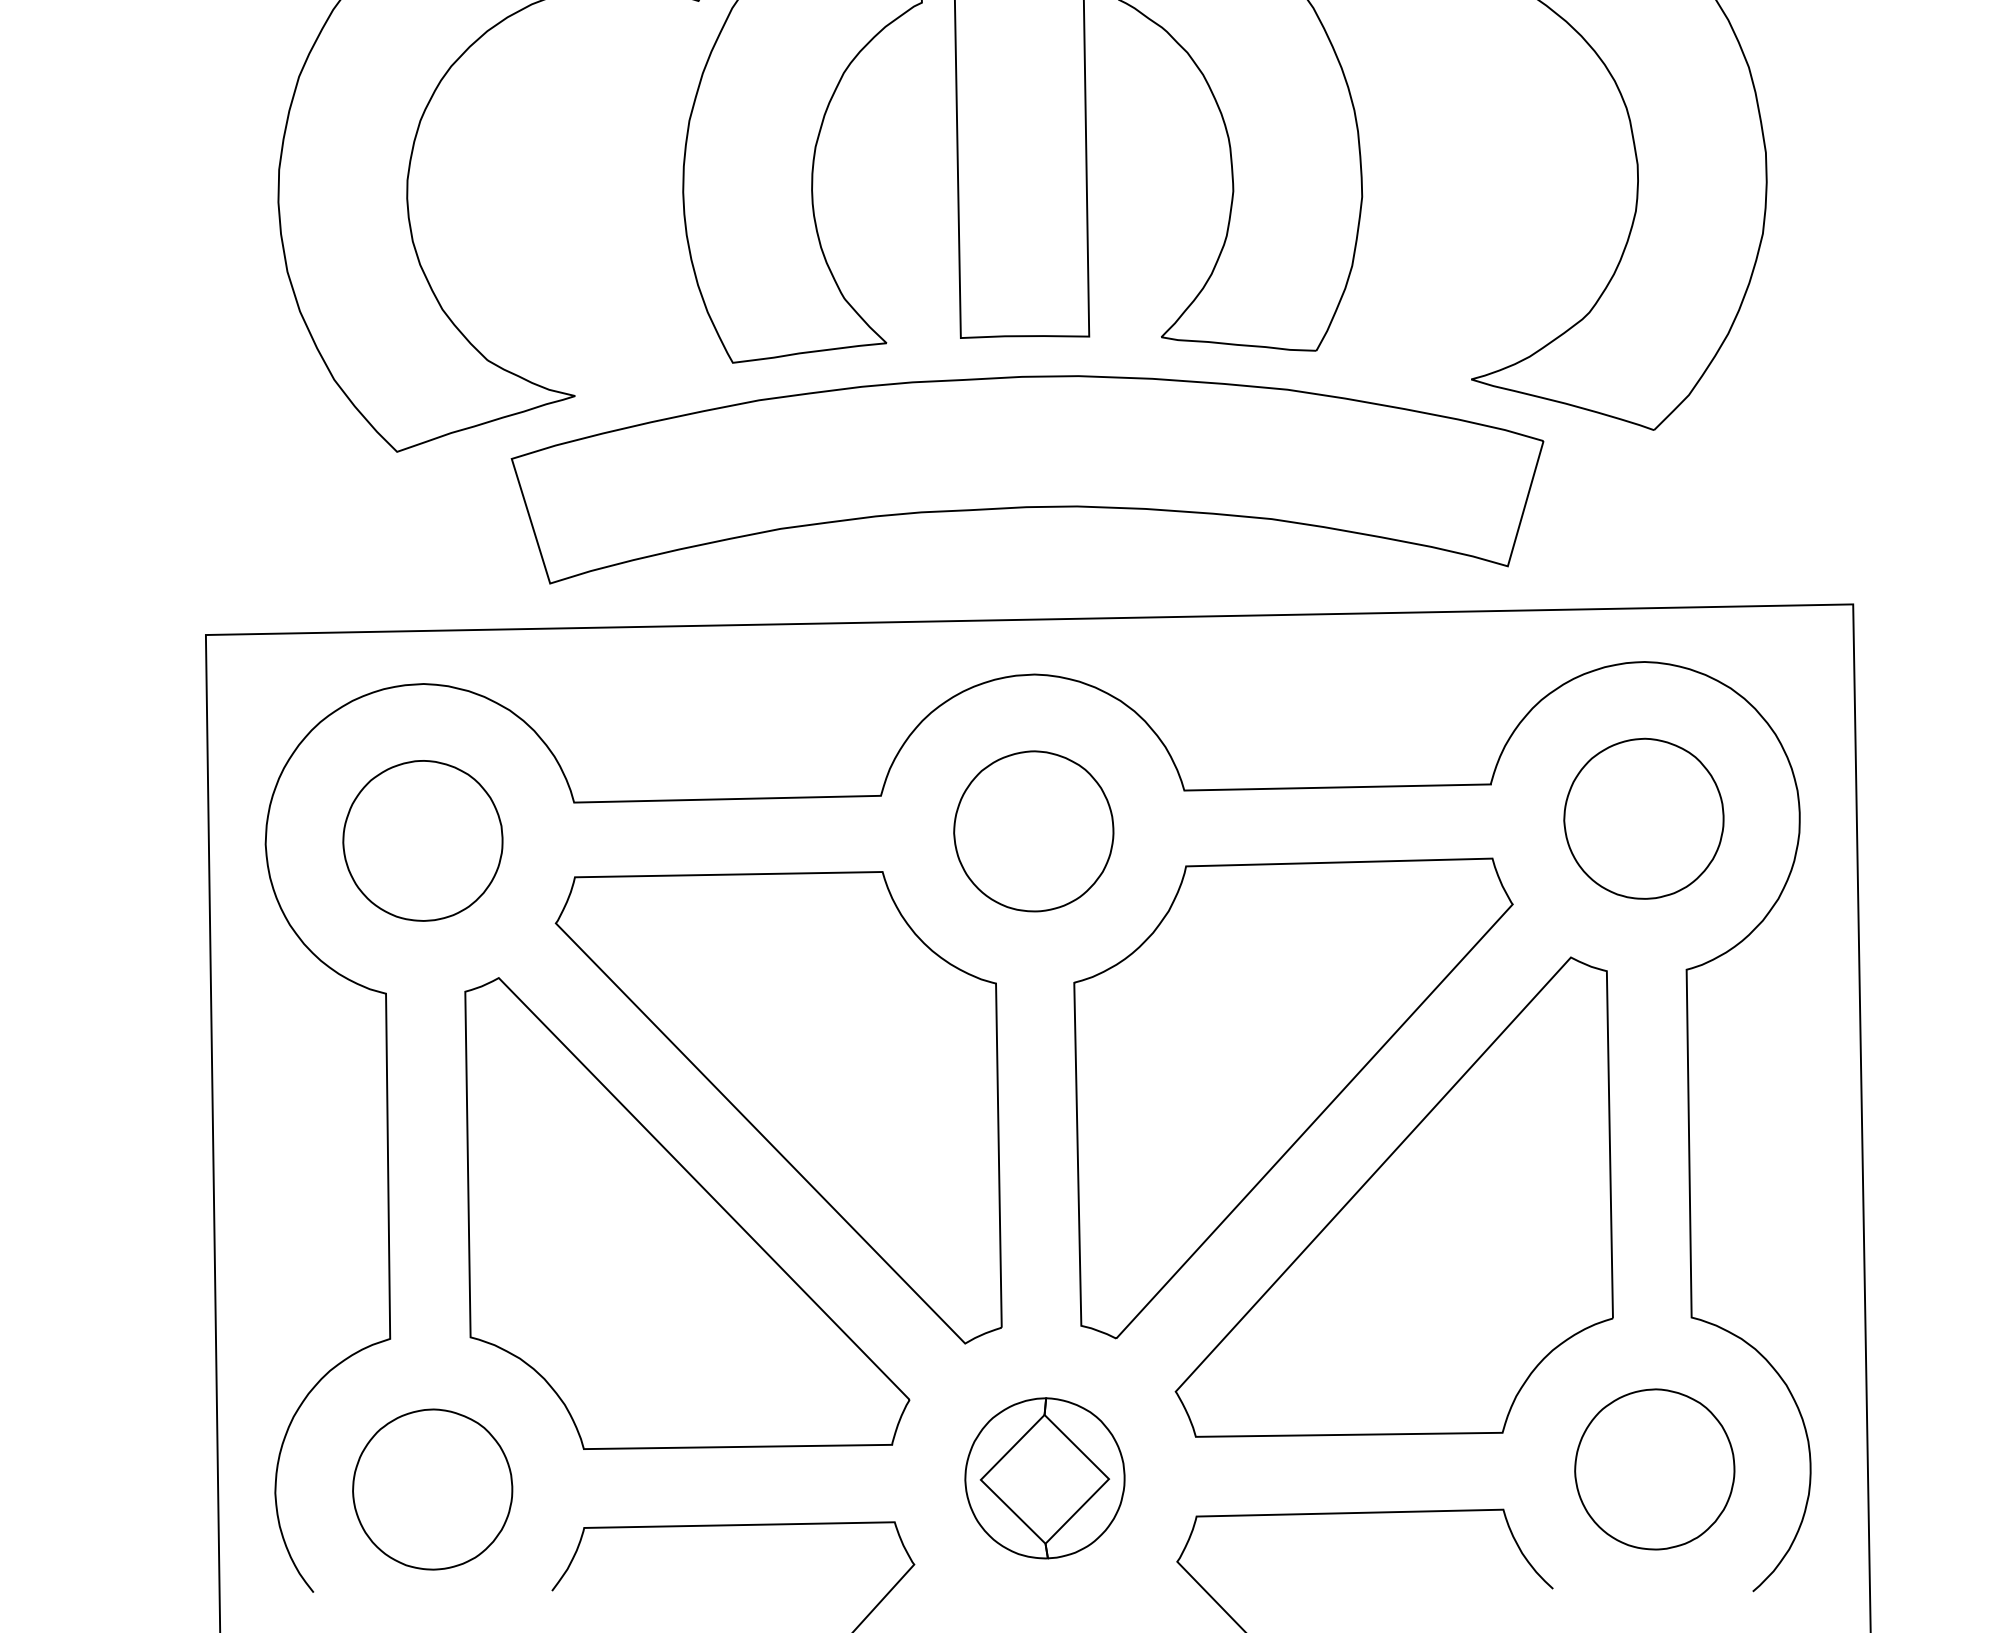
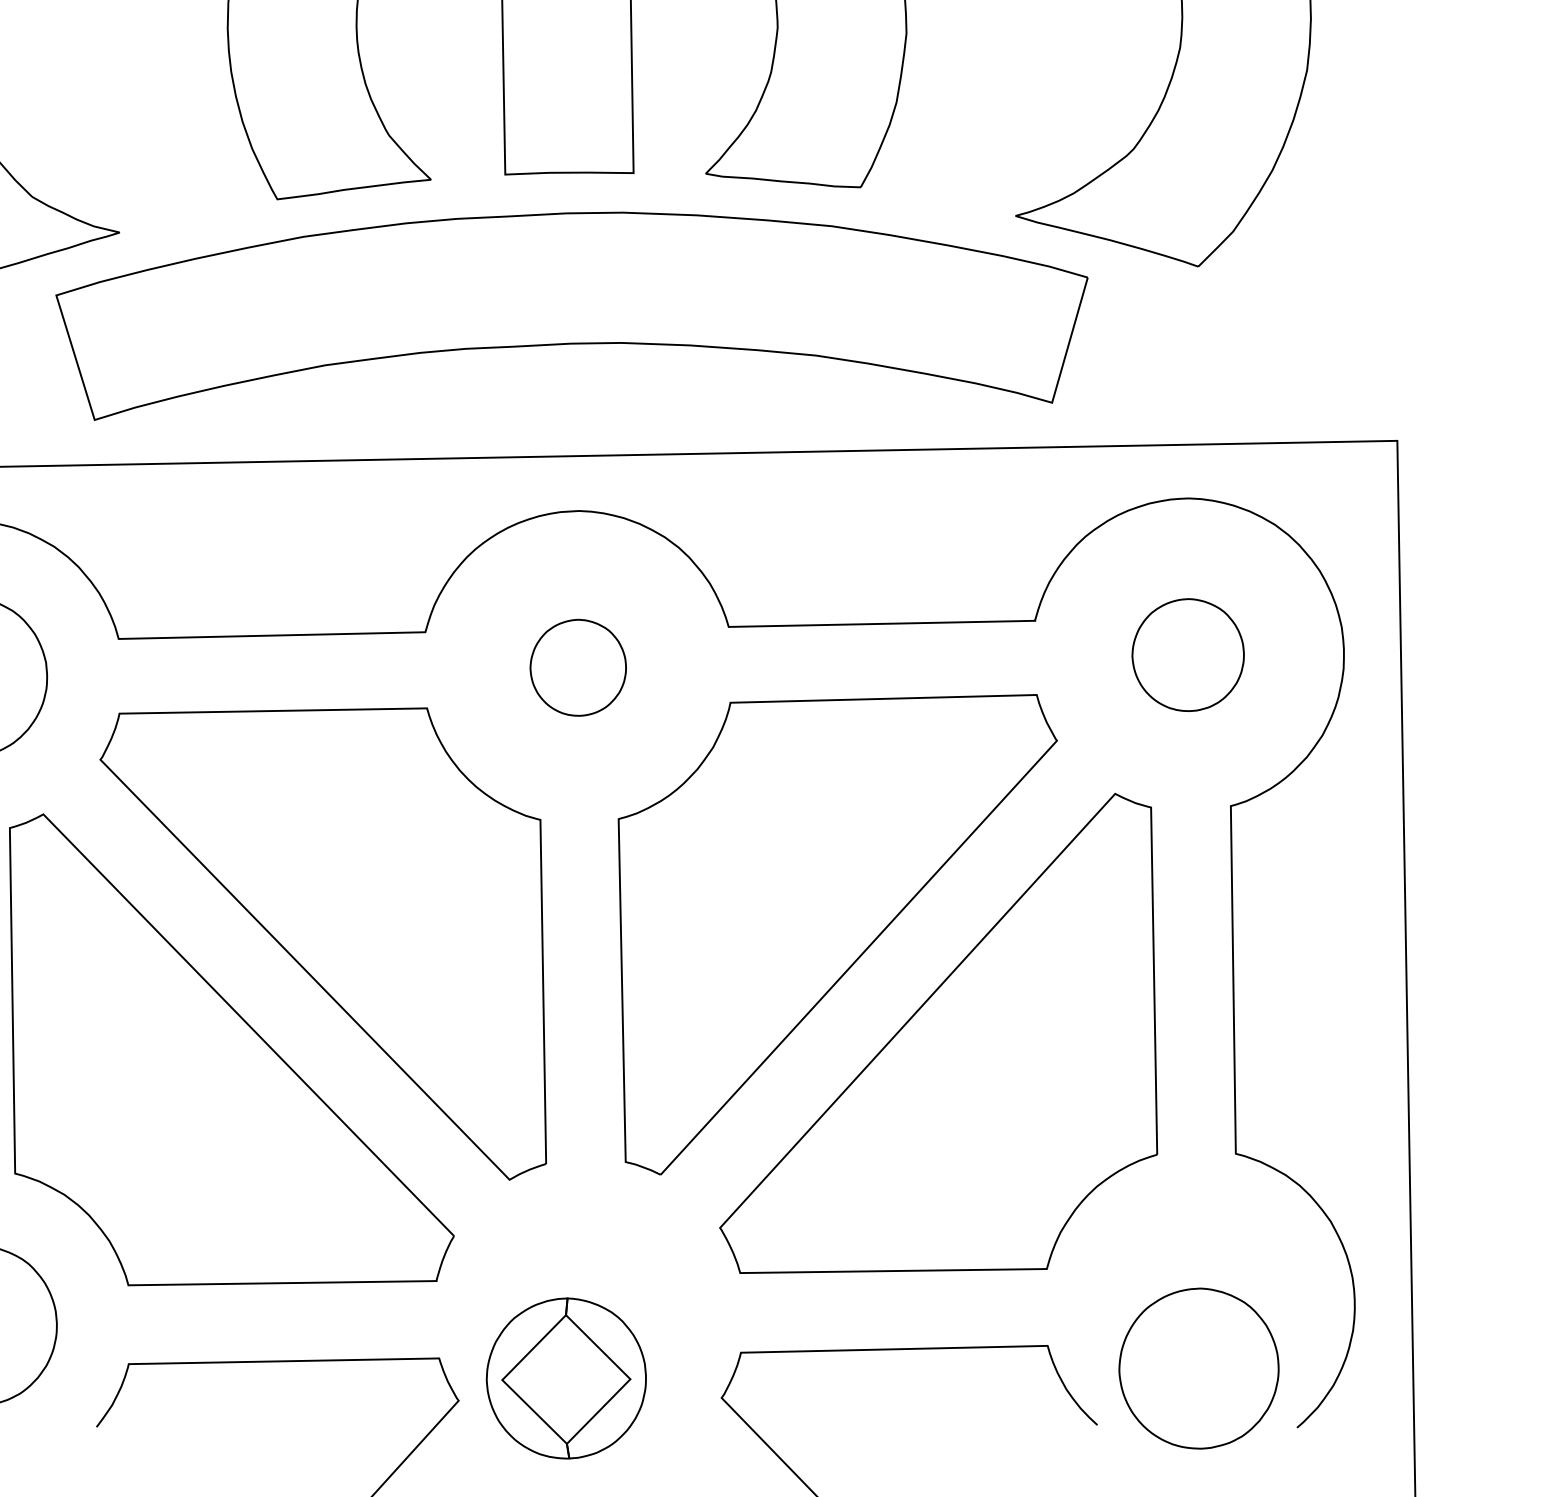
part: (1643, 818) -> (1187, 654), size x0.7
part: (1033, 831) -> (577, 667), size x0.6
part: (1654, 1469) -> (1198, 1368), moved
part: (1044, 1478) -> (565, 1378), moved

